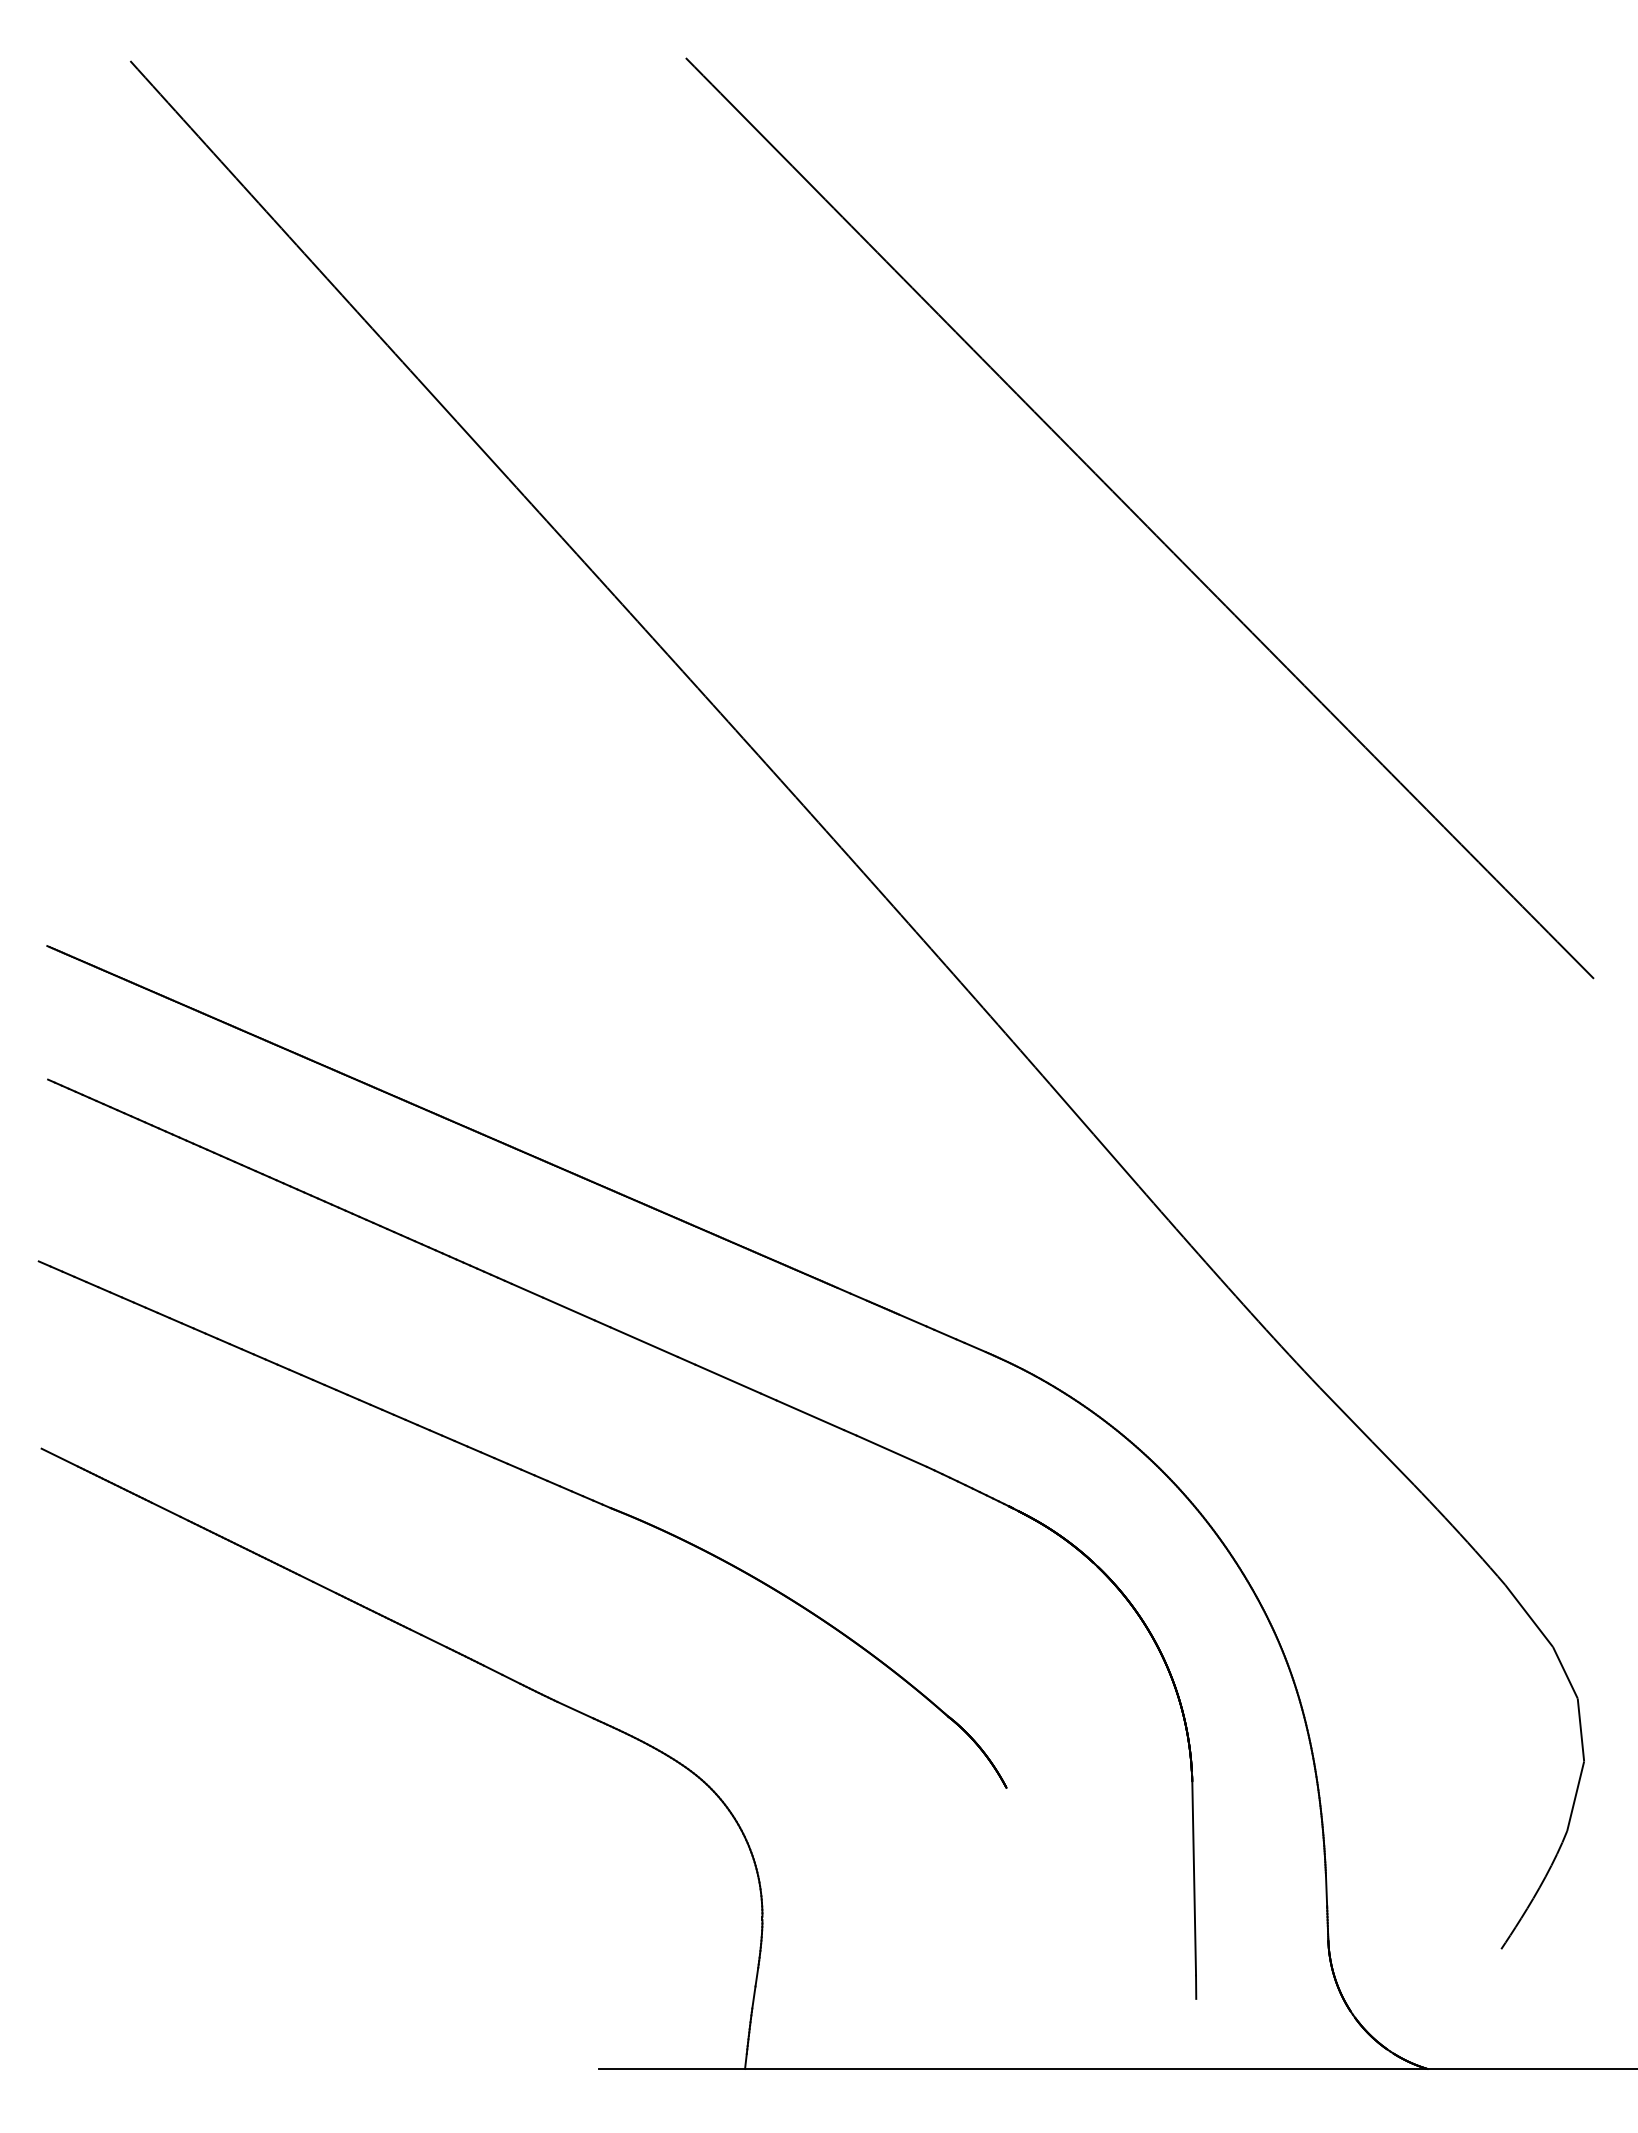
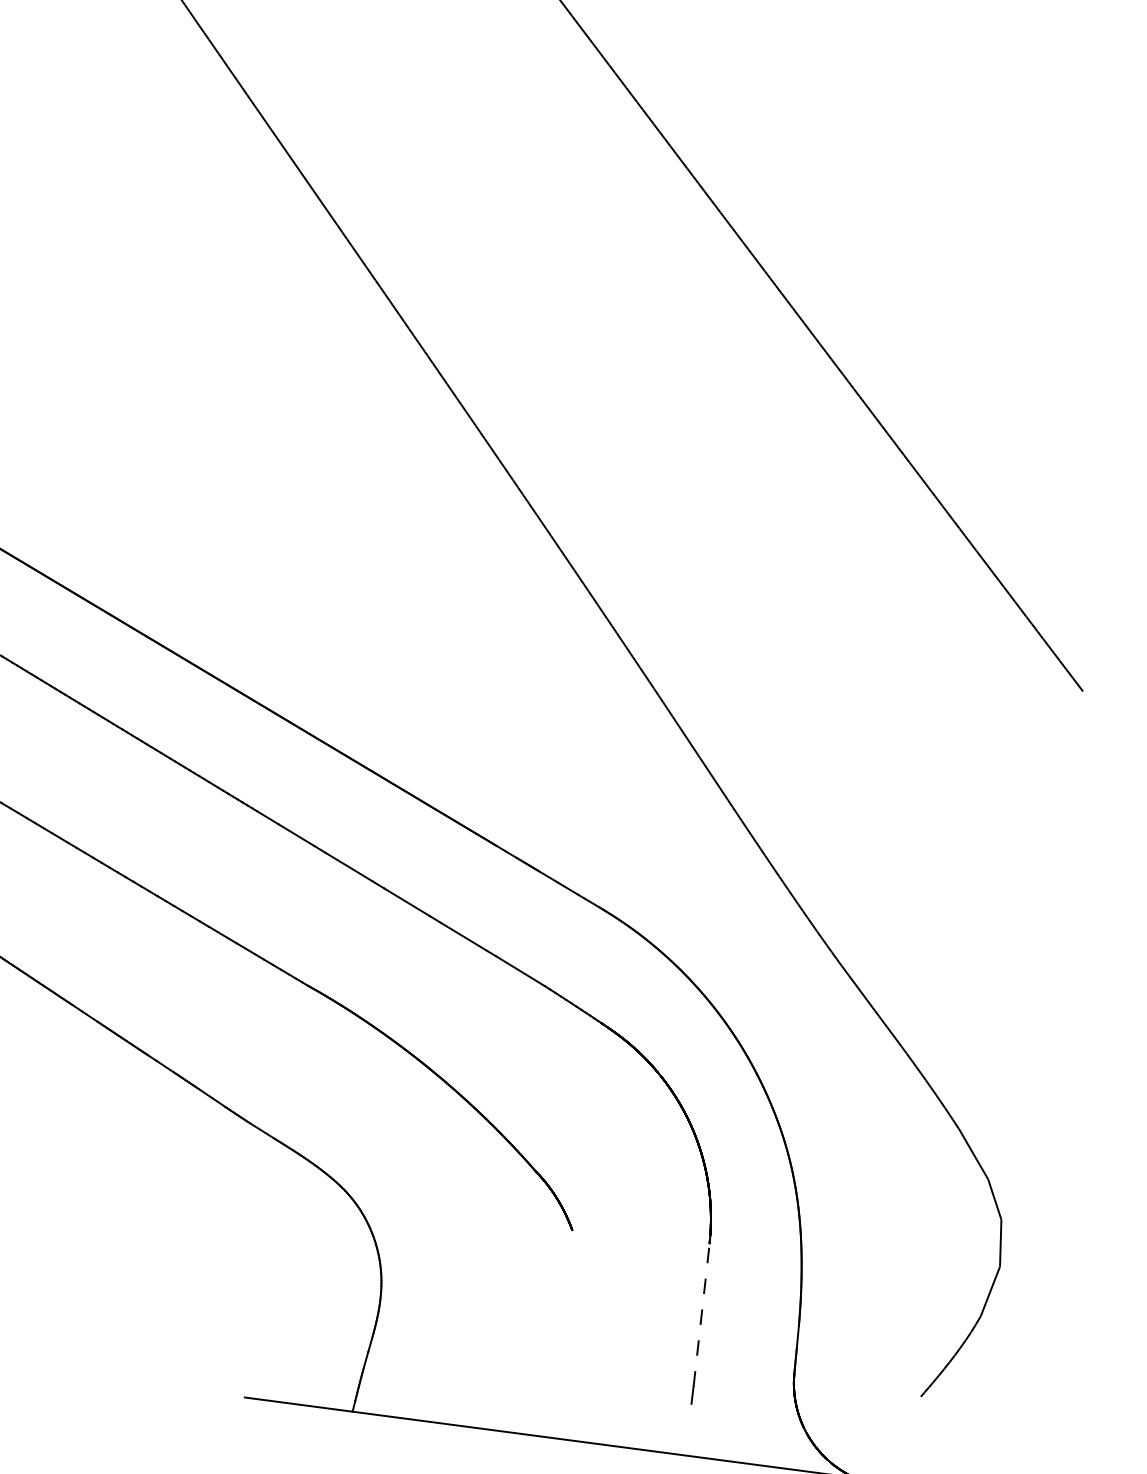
line: (1194, 1877) -> (701, 1314), solid -> dashed

